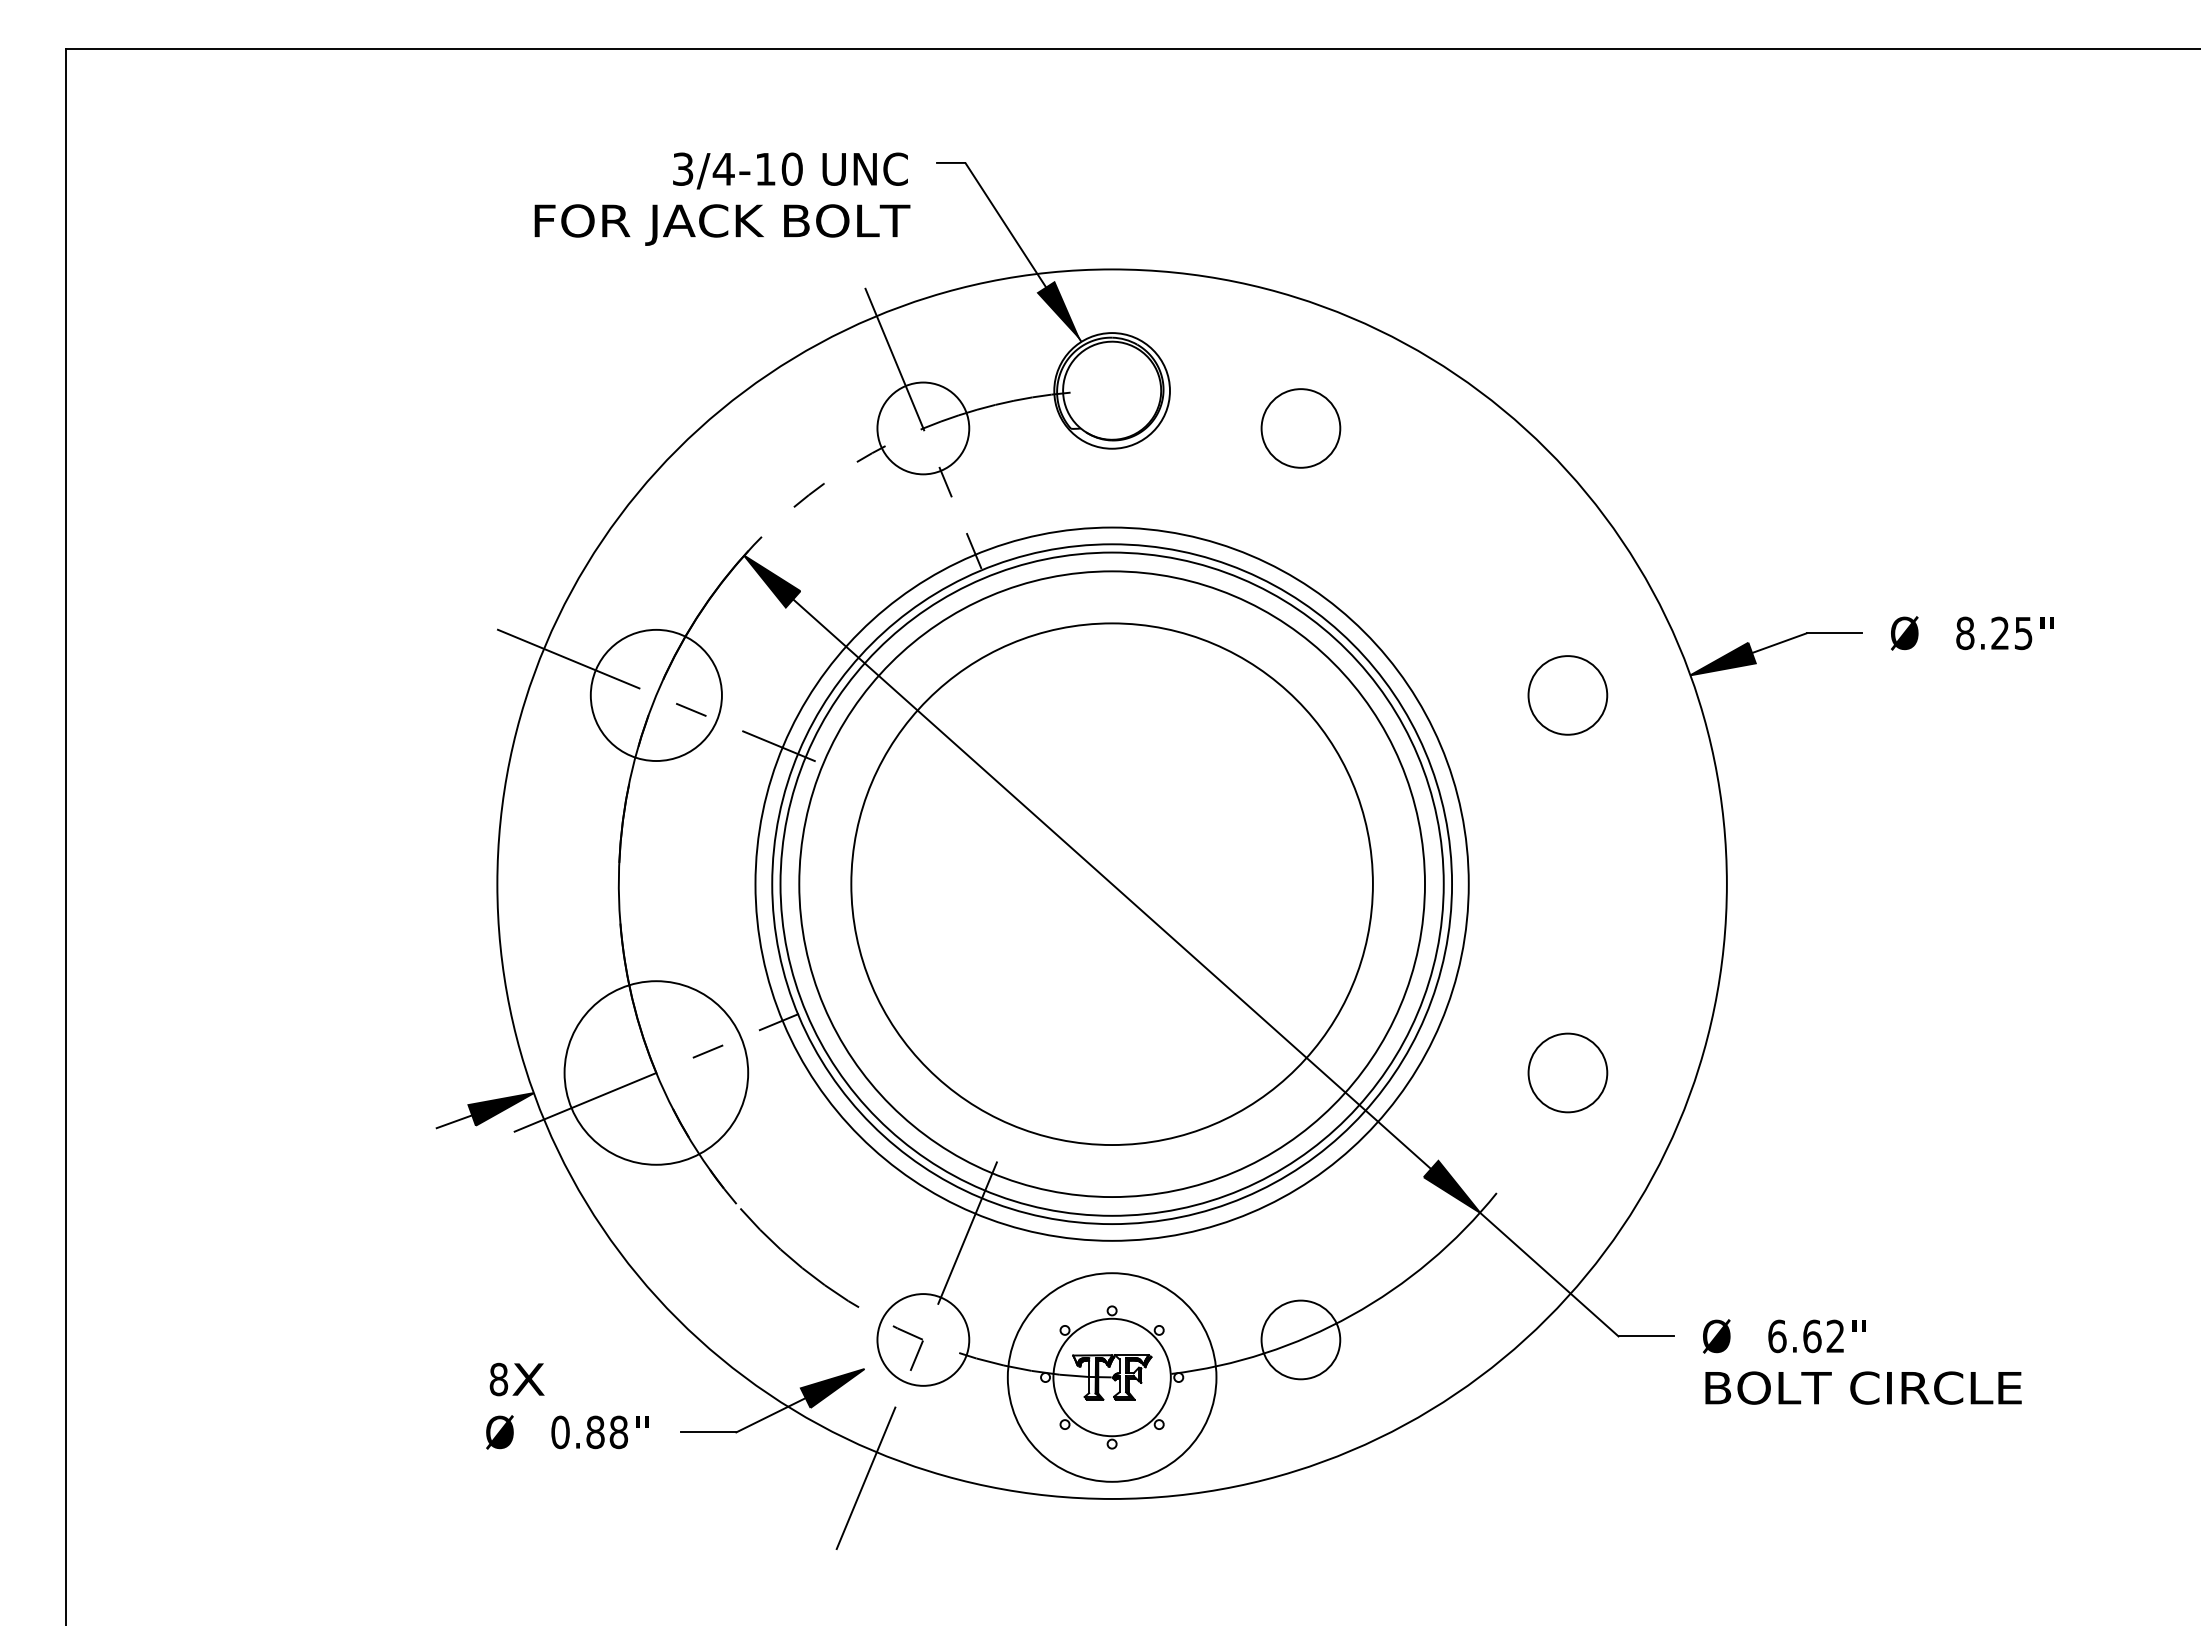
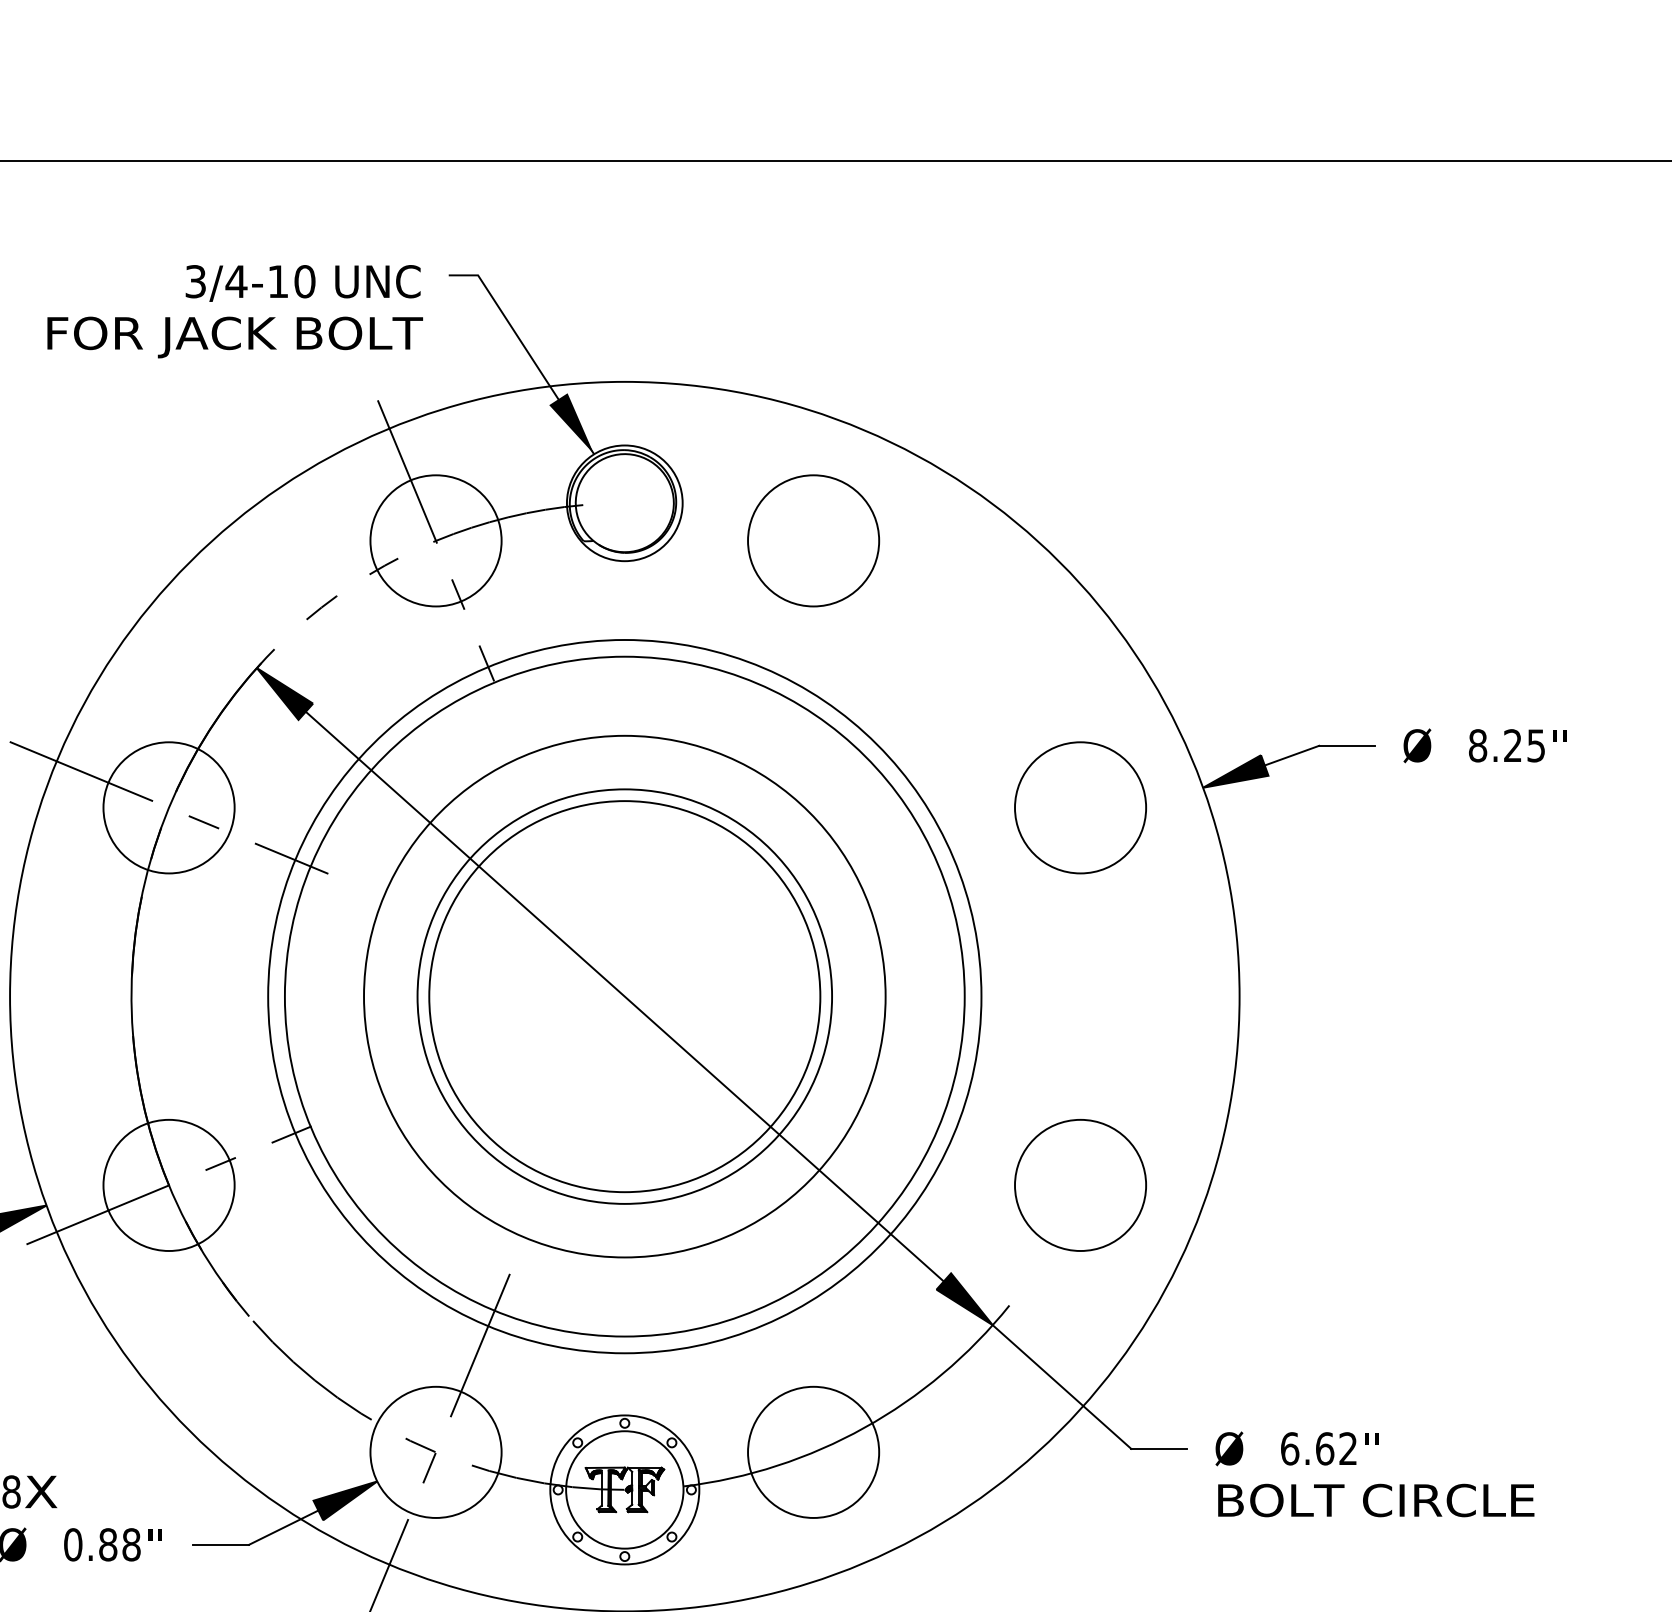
circle: (922, 428) -> (435, 540), size x1.43
circle: (1300, 428) -> (813, 540), size x1.67
circle: (1567, 695) -> (1080, 807), size x1.67
circle: (1111, 883) -> (624, 995), size x0.62
circle: (1111, 883) -> (624, 995), size x0.62
circle: (655, 1072) -> (168, 1184), size x0.71
circle: (1567, 1072) -> (1080, 1184), size x1.67
circle: (922, 1339) -> (435, 1451), size x1.43
circle: (1300, 1339) -> (813, 1451), size x1.67
circle: (1111, 1377) -> (624, 1489), size x0.71

